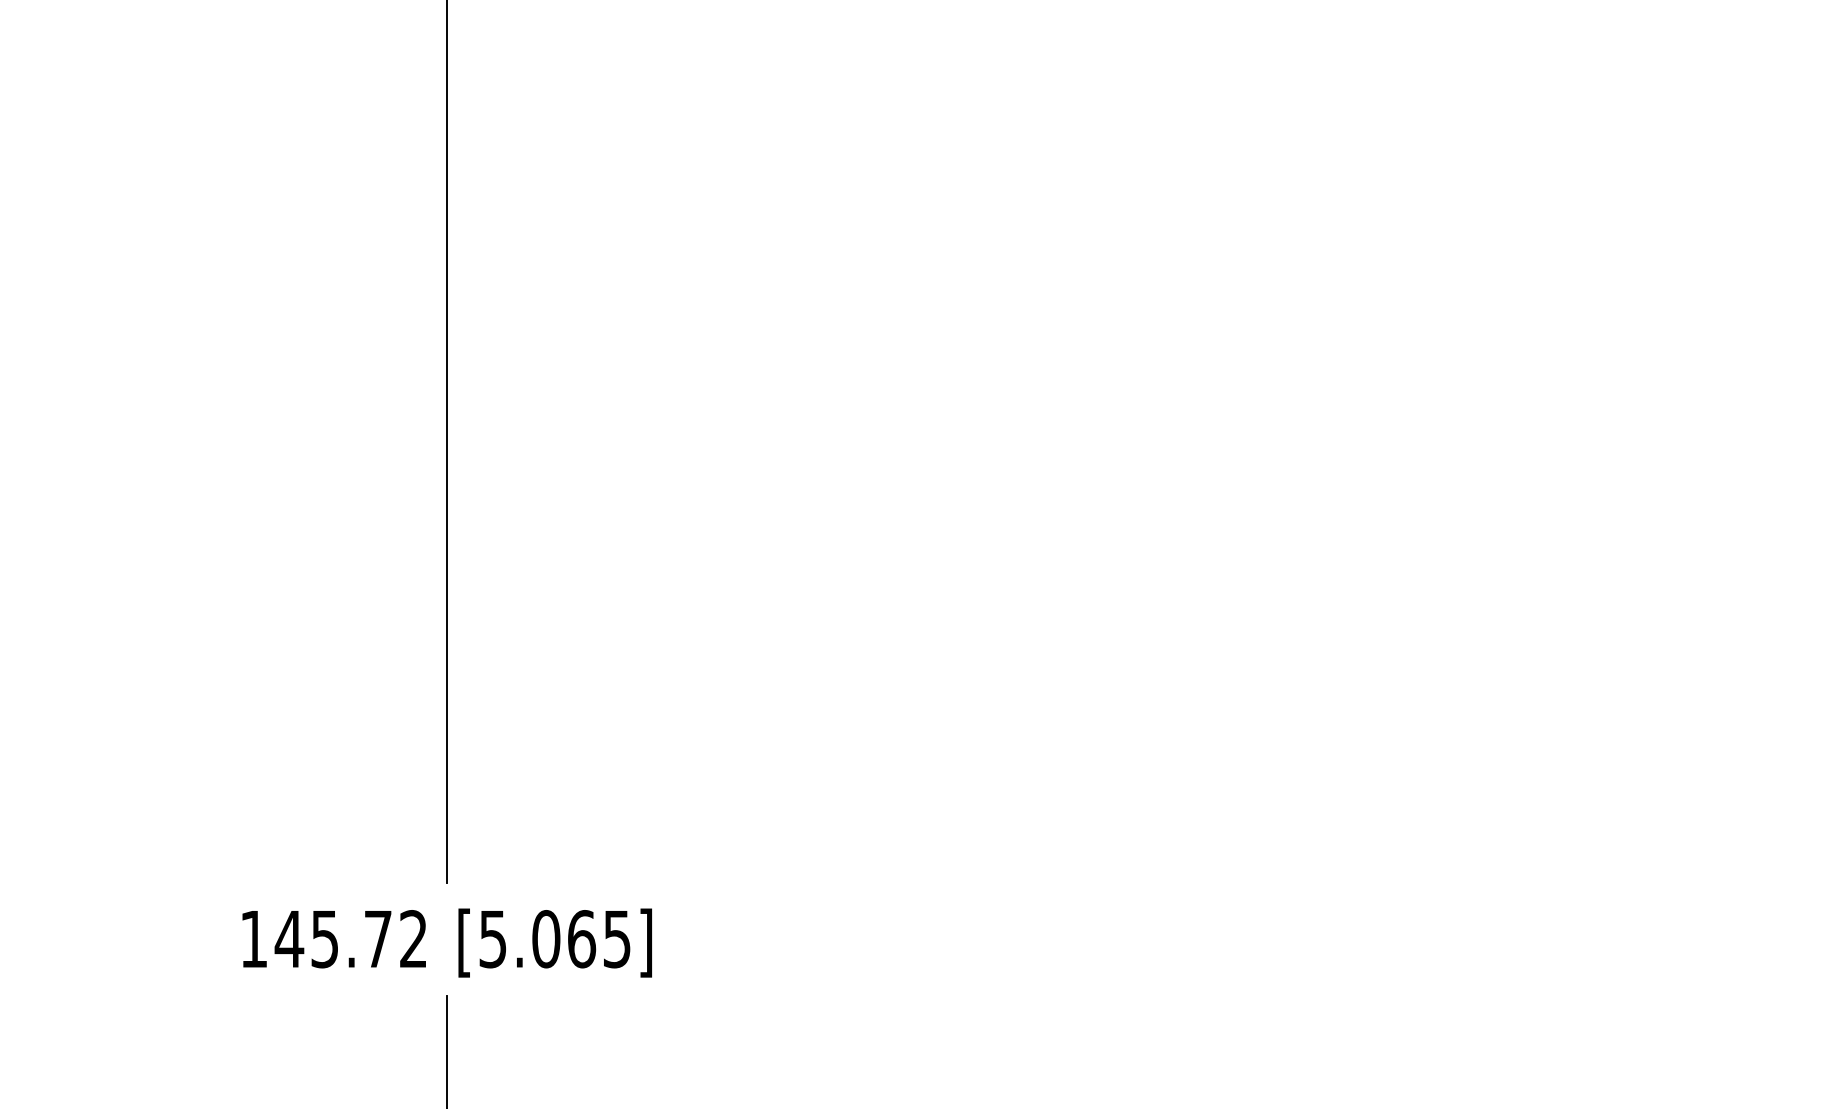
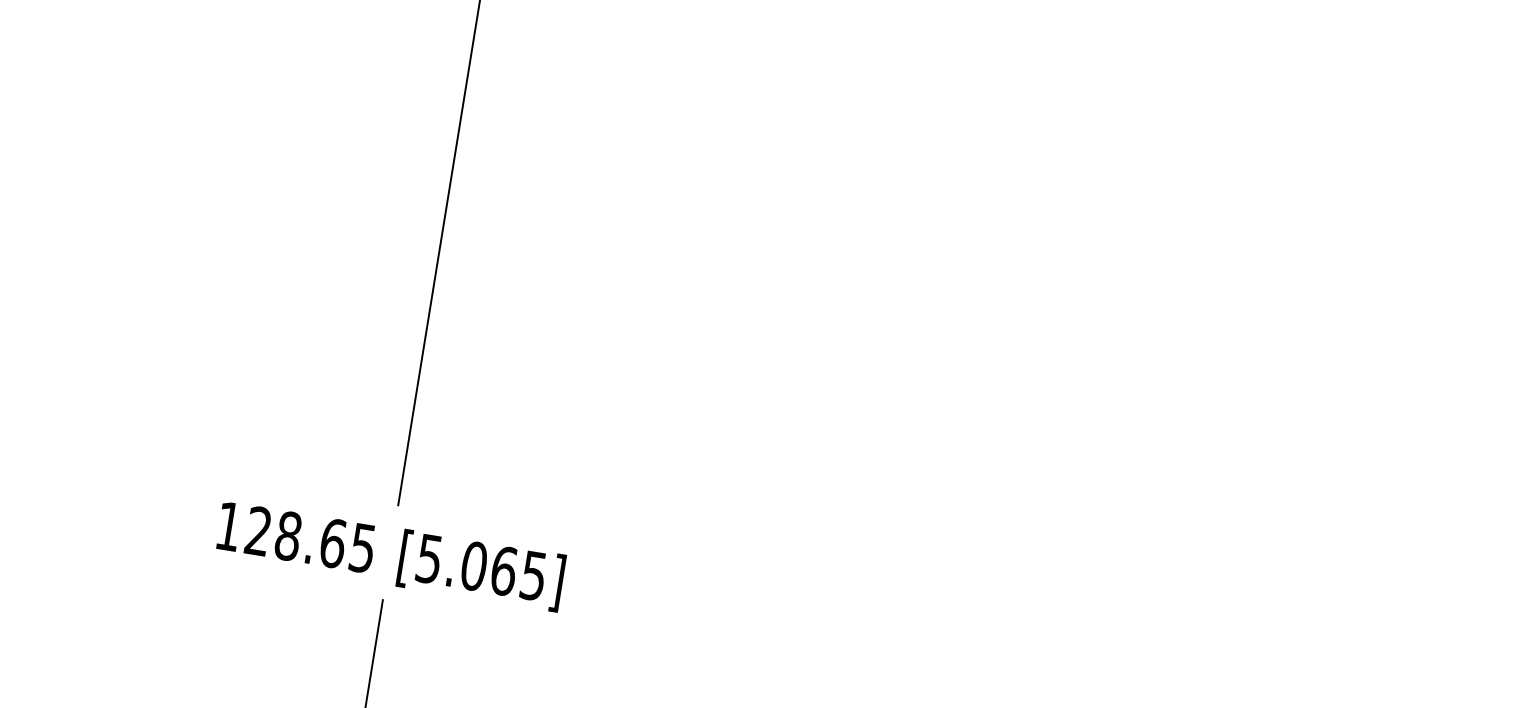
text: (350, 939) -> (309, 539), 145.72 -> 128.65

